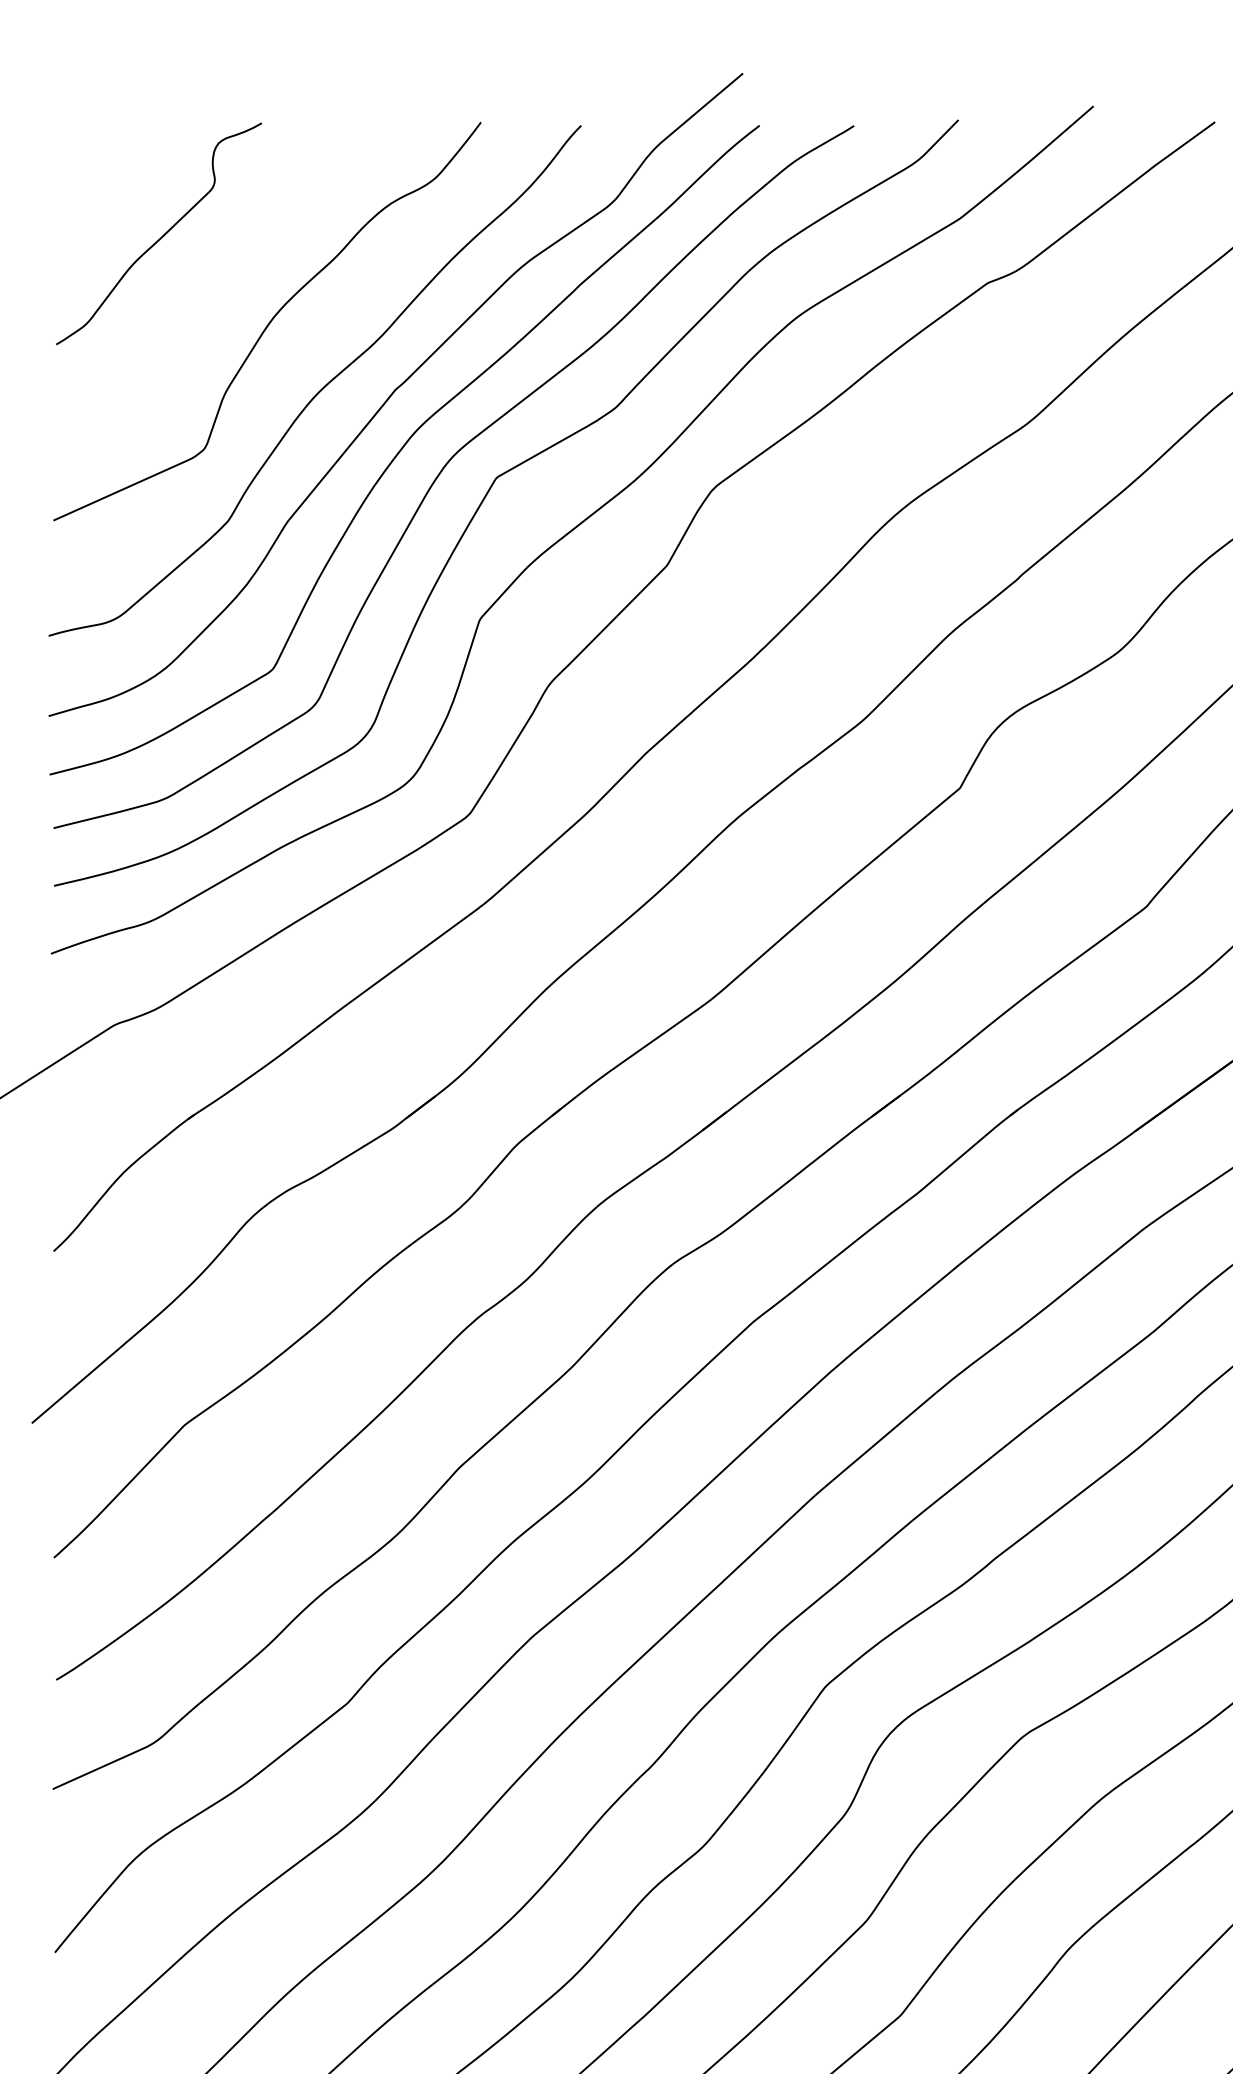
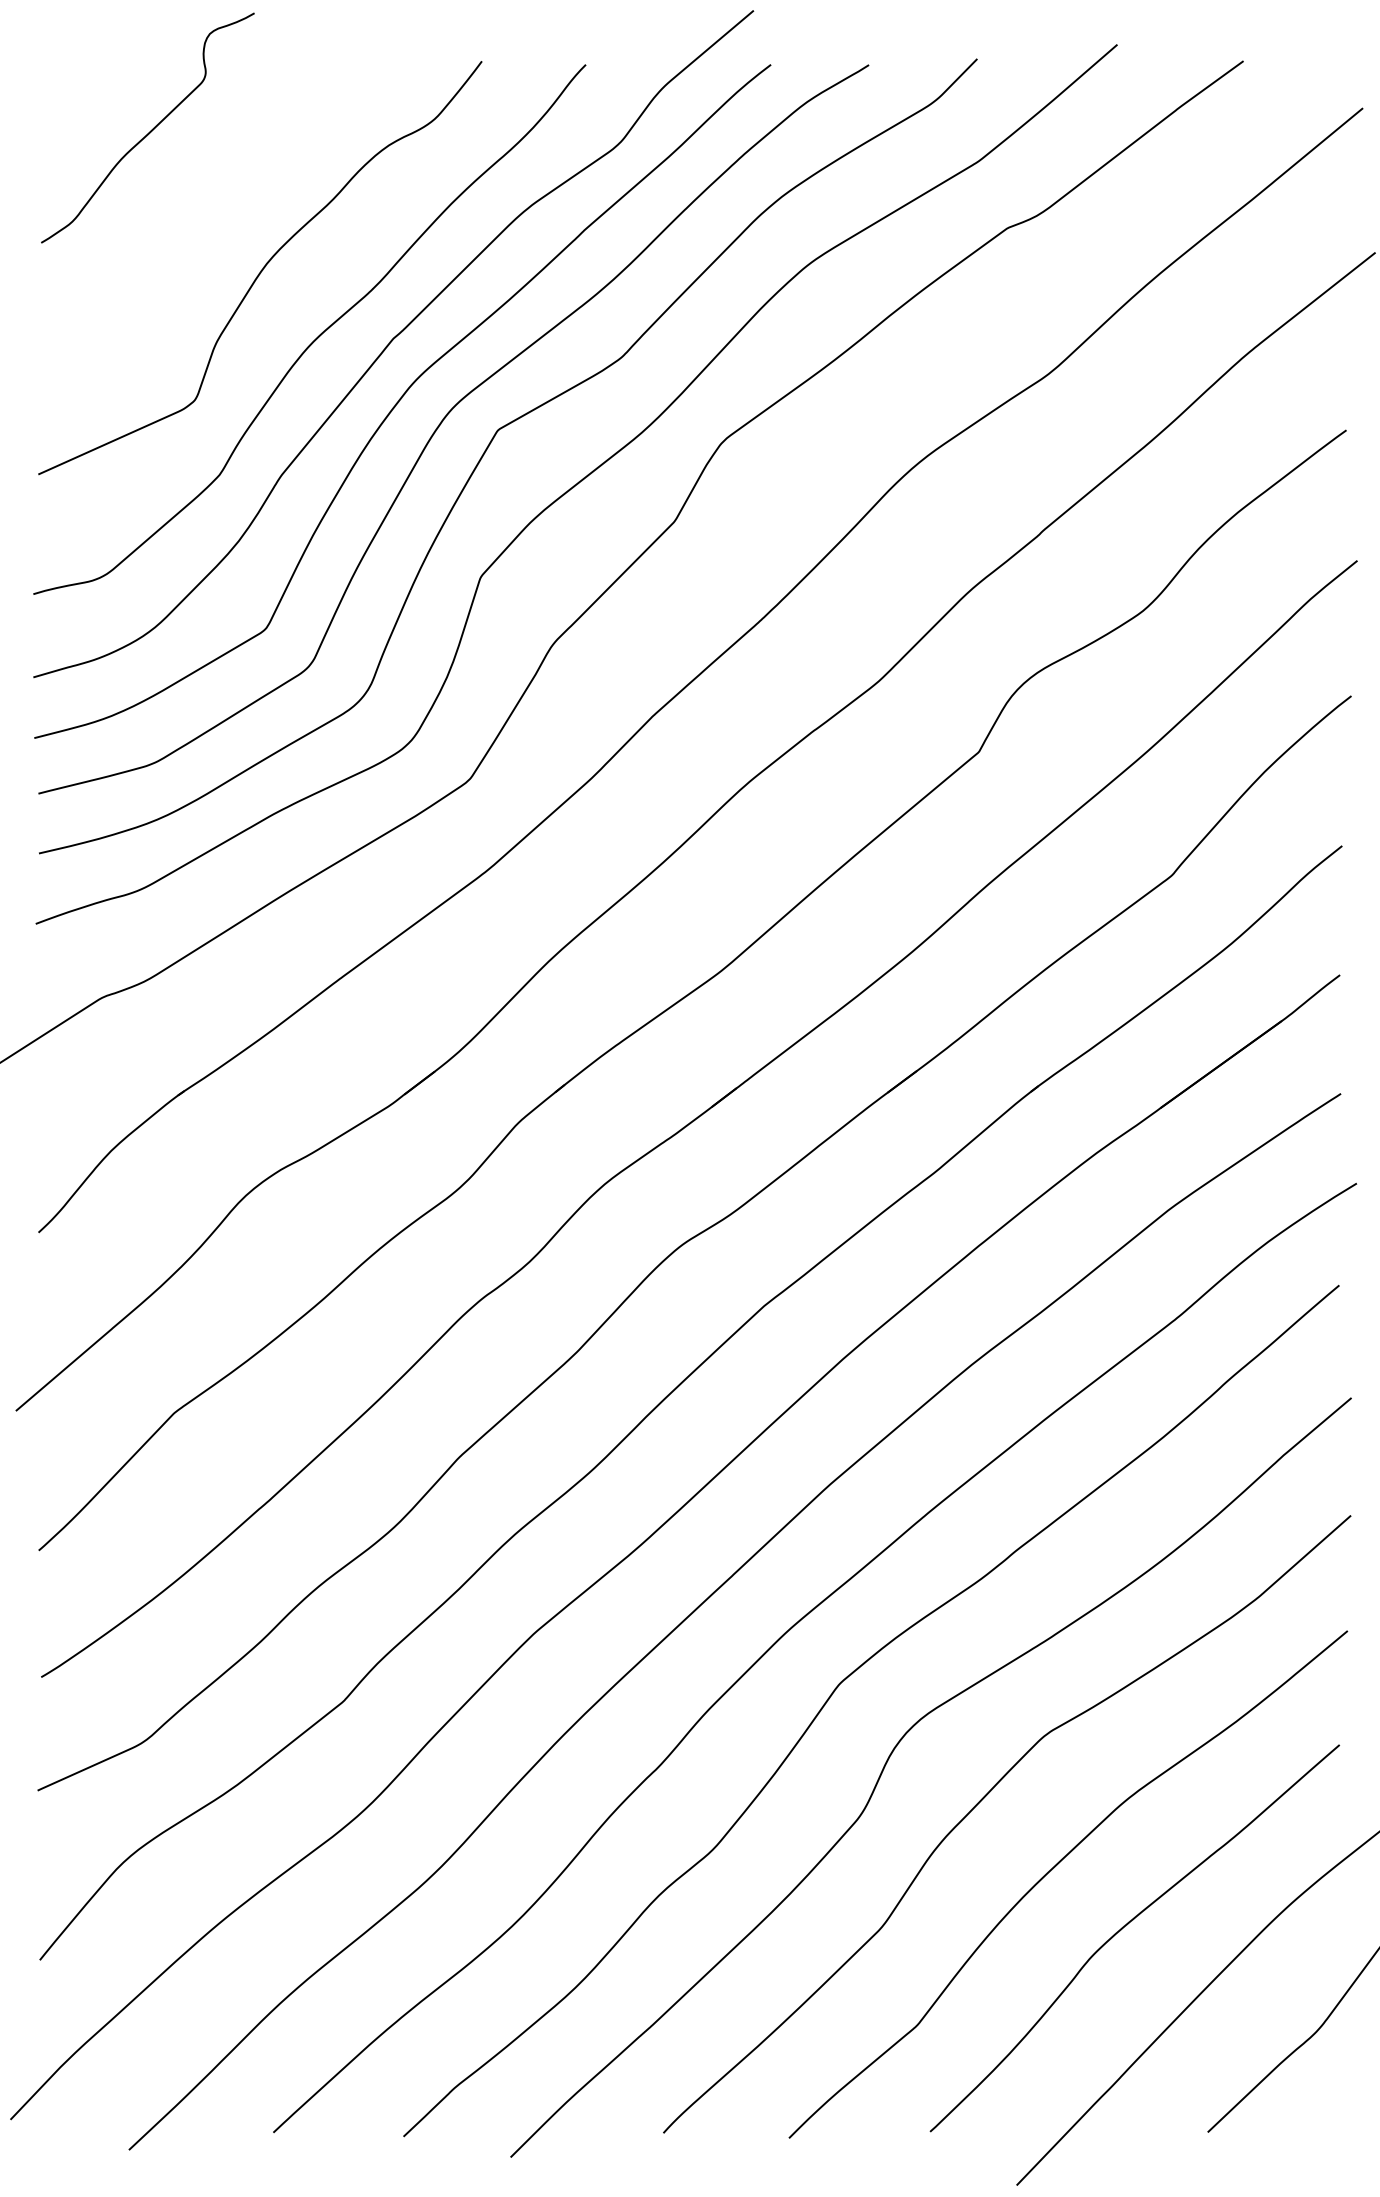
curve: (161, 236) -> (150, 130), moved

